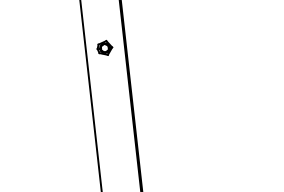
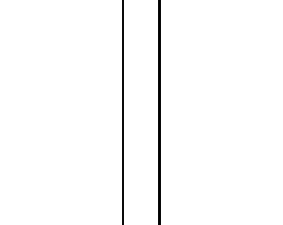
part: (104, 48) -> (140, 27), removed

